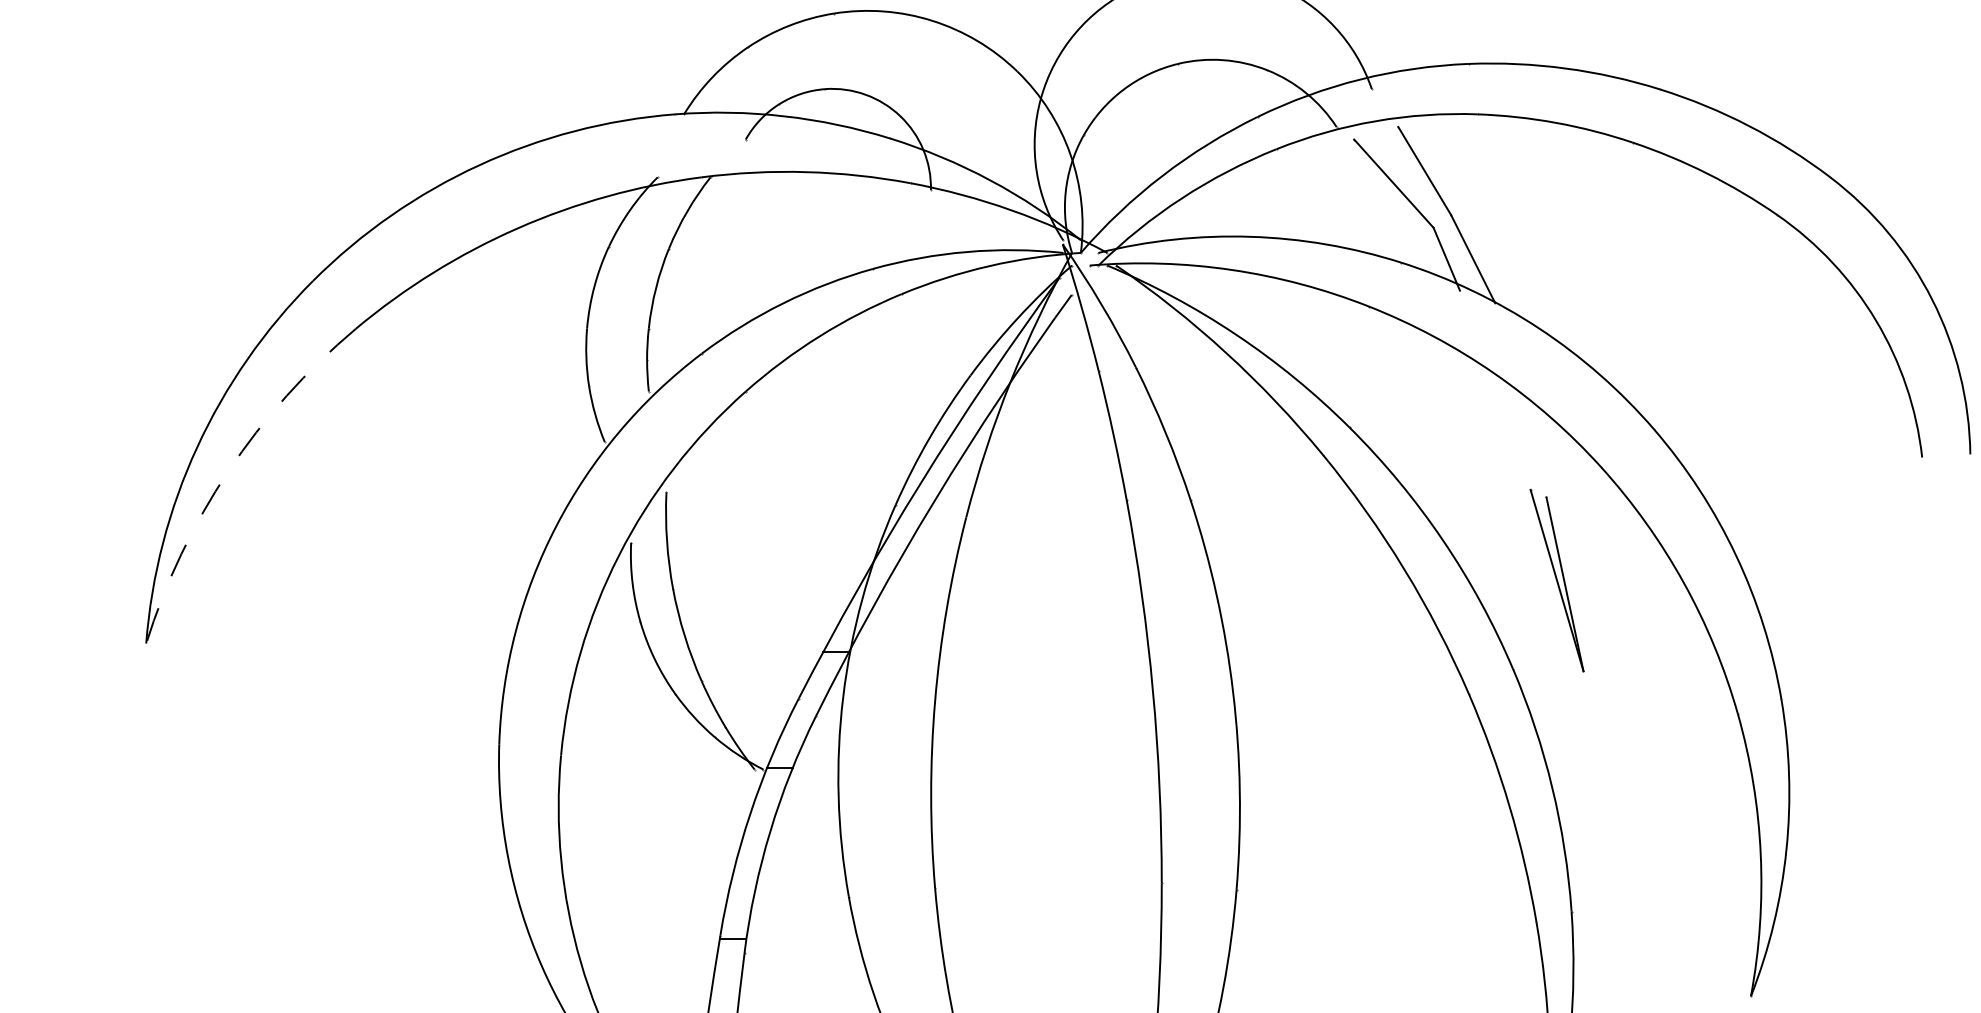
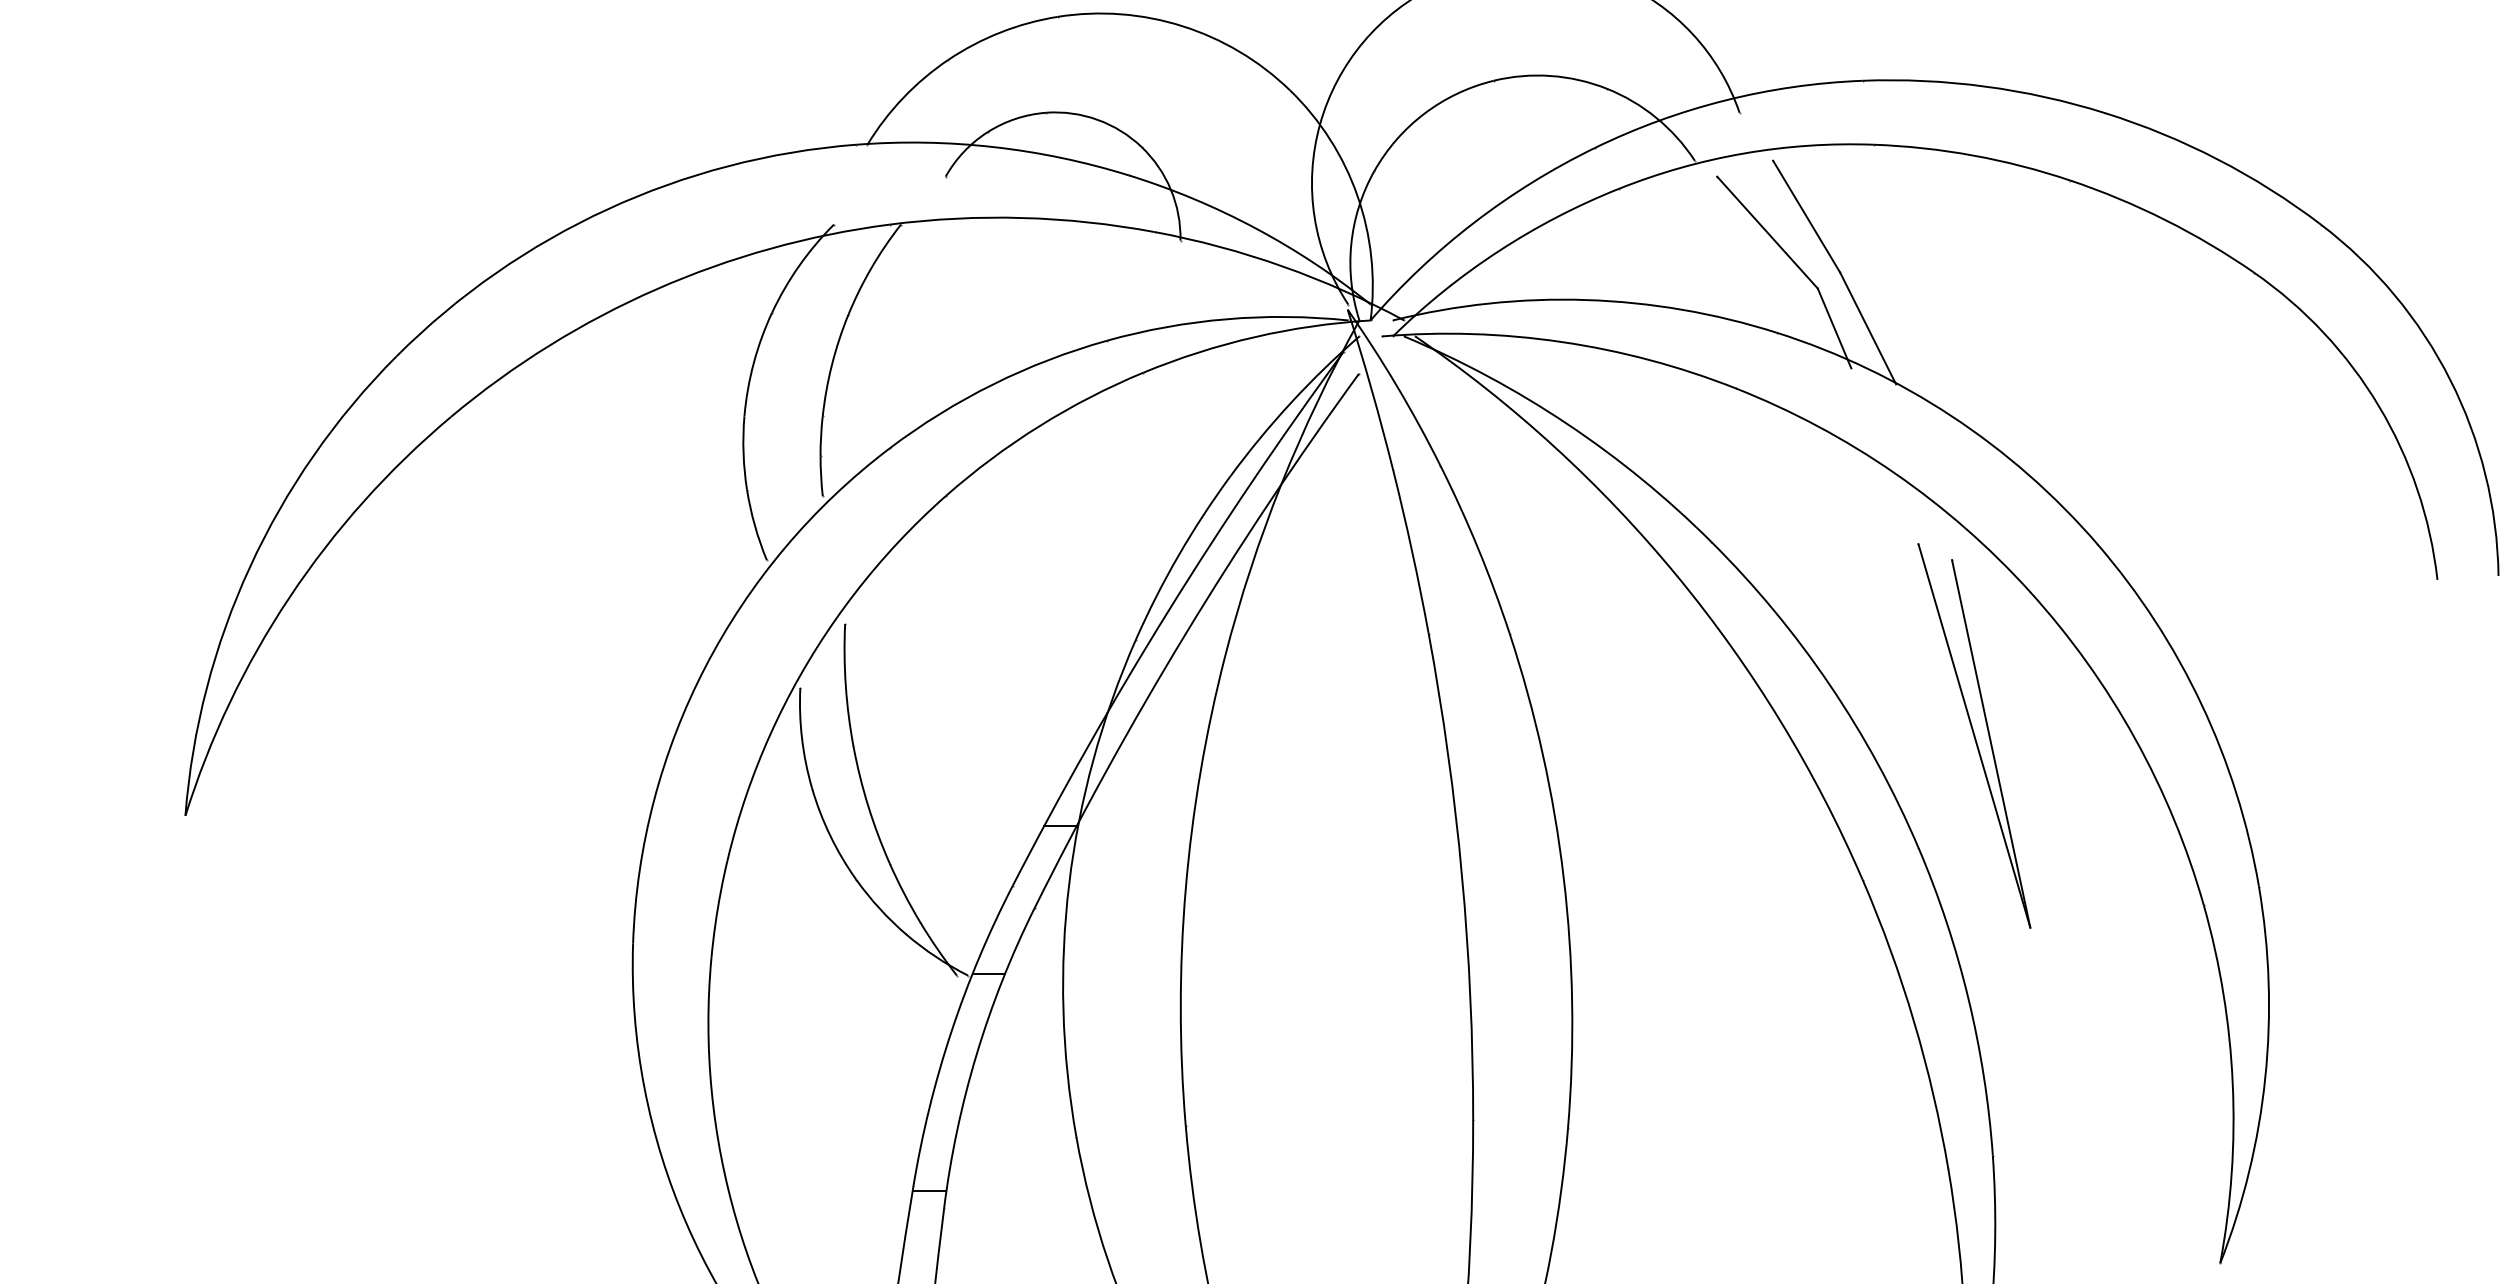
arc: (228, 471) -> (289, 597), dashed -> solid
part: (1557, 580) -> (1974, 735), size x1.67

